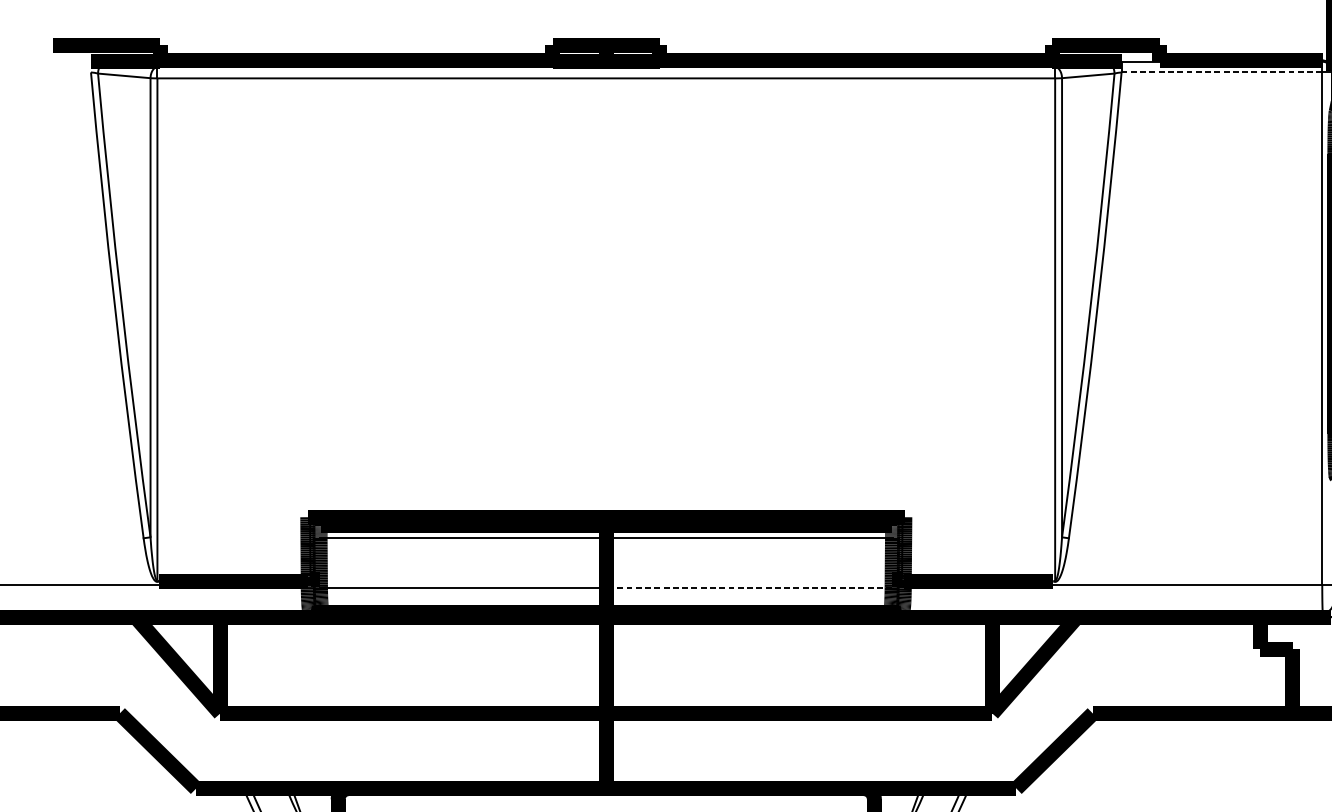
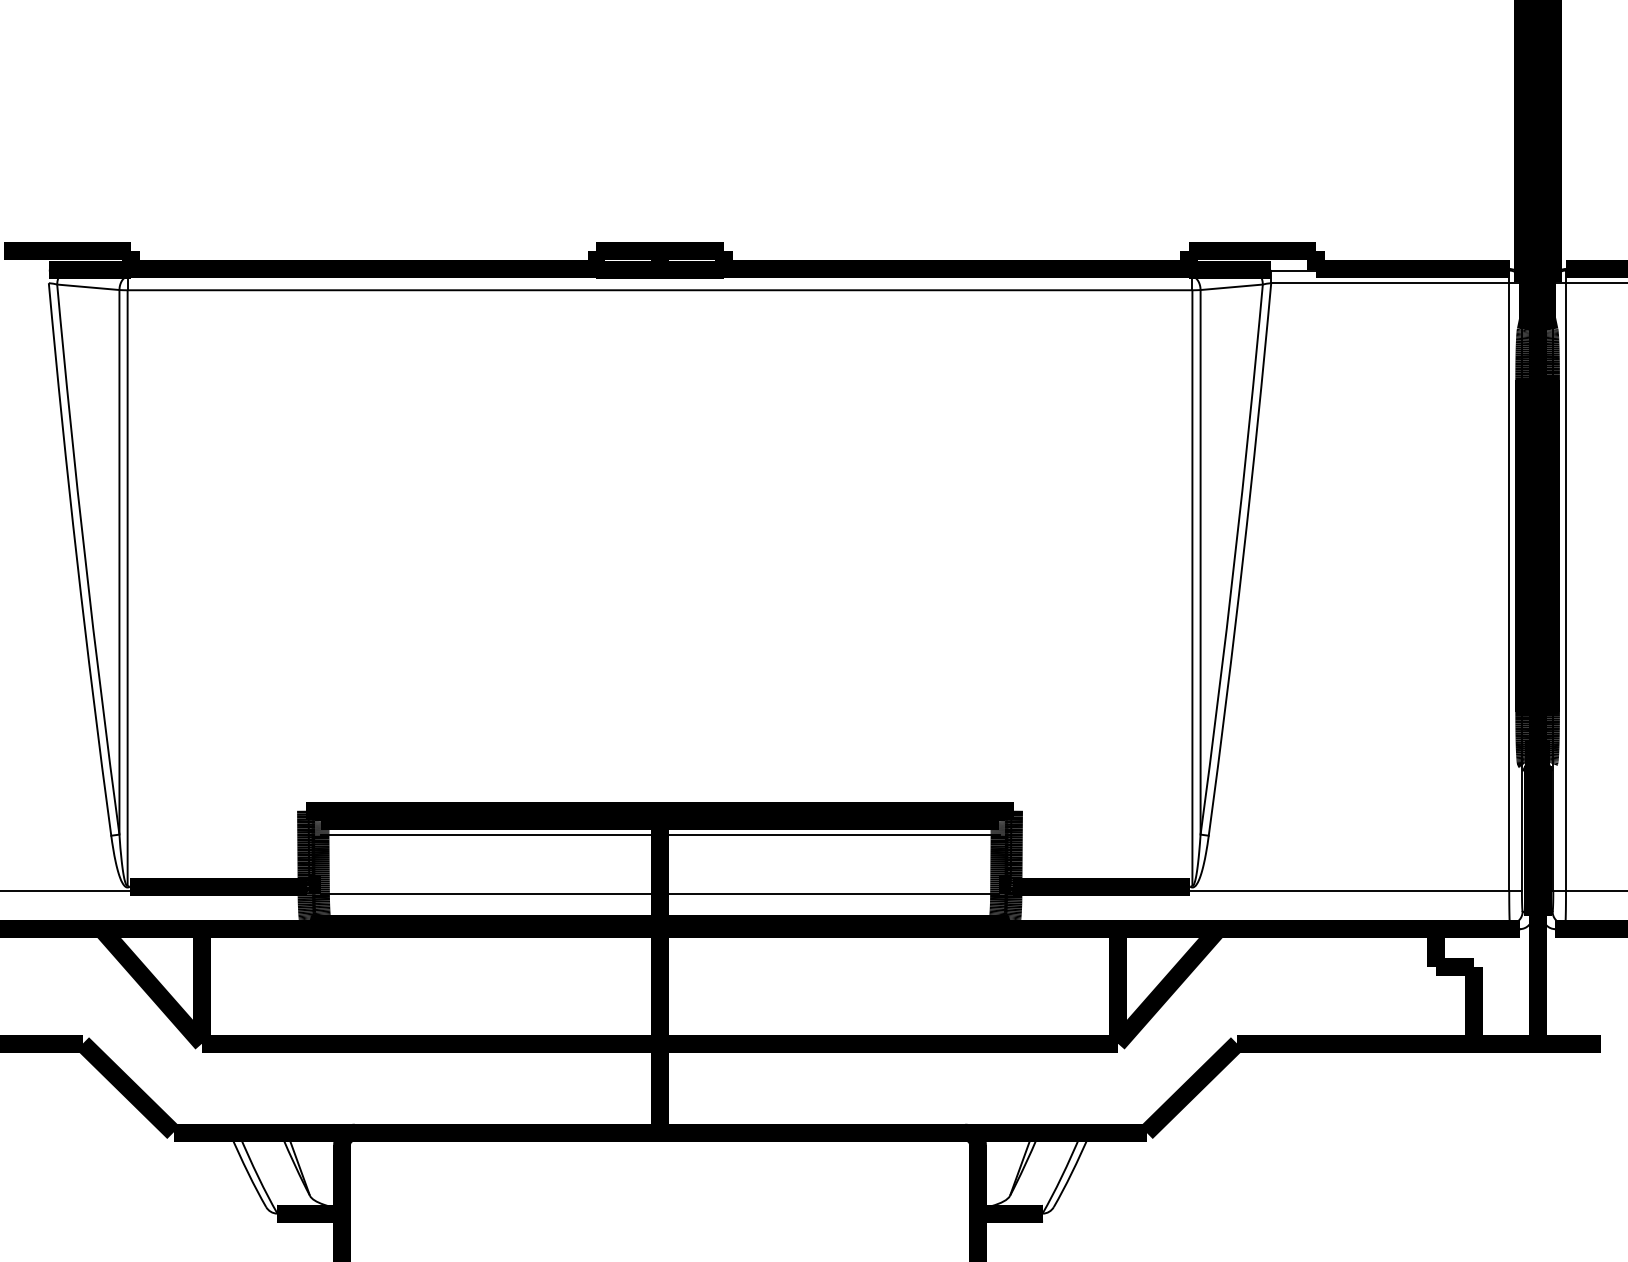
line: (1222, 72) -> (1390, 283), dashed -> solid
line: (749, 587) -> (829, 894), dashed -> solid

